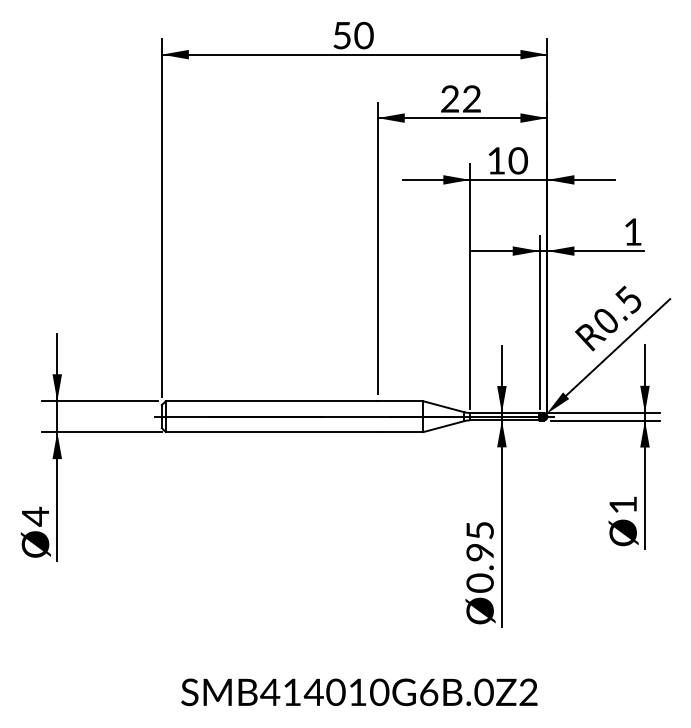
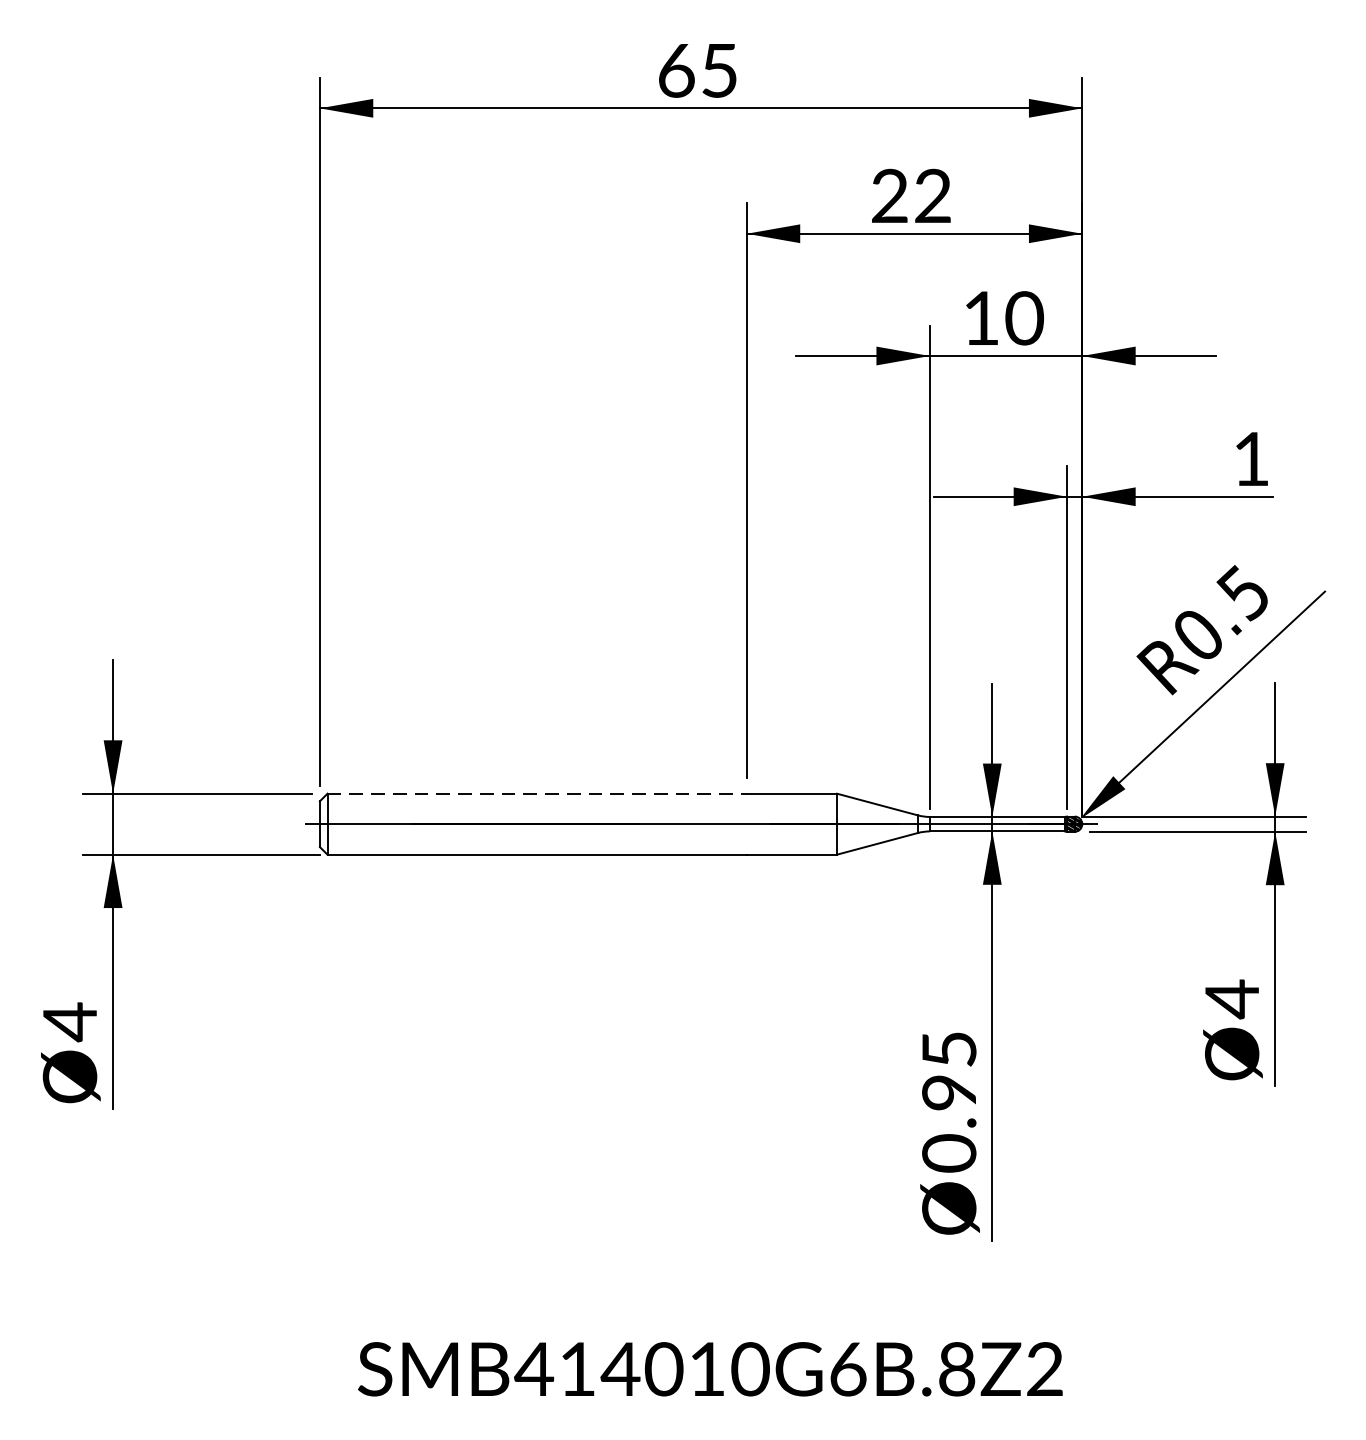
text: (353, 35) -> (698, 70), 50 -> 65
line: (272, 401) -> (538, 794), solid -> dashed
text: (622, 505) -> (1230, 999), 1 -> 4
text: (483, 692) -> (955, 1369), SMB414010G6B.0Z2 -> SMB414010G6B.8Z2

